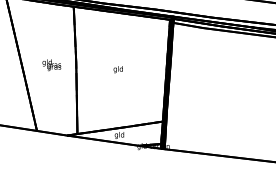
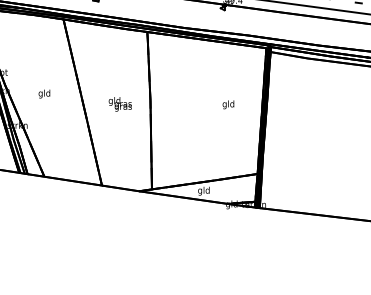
text: (118, 69) -> (228, 104), moved

